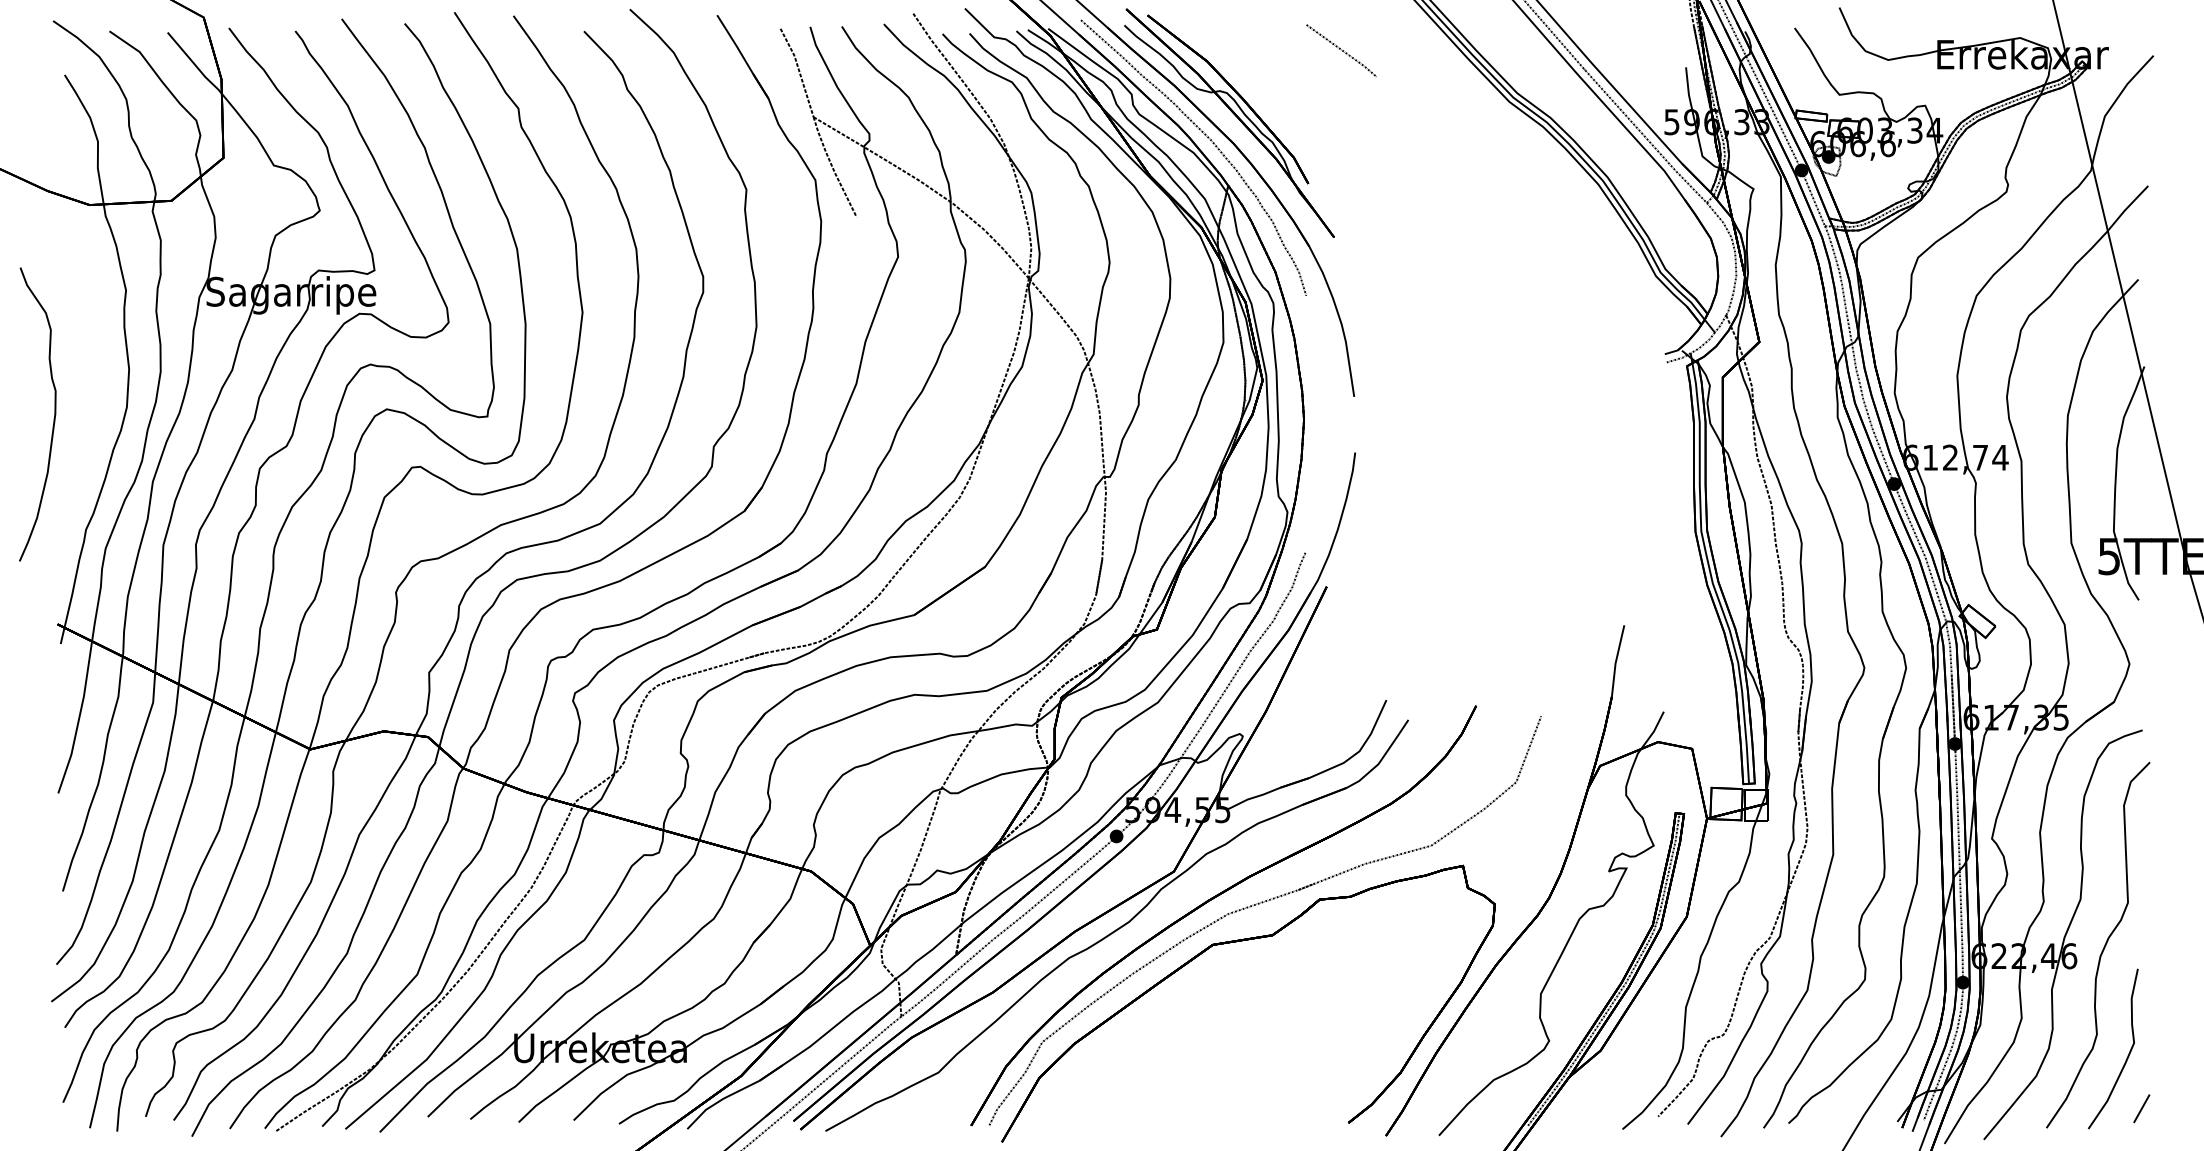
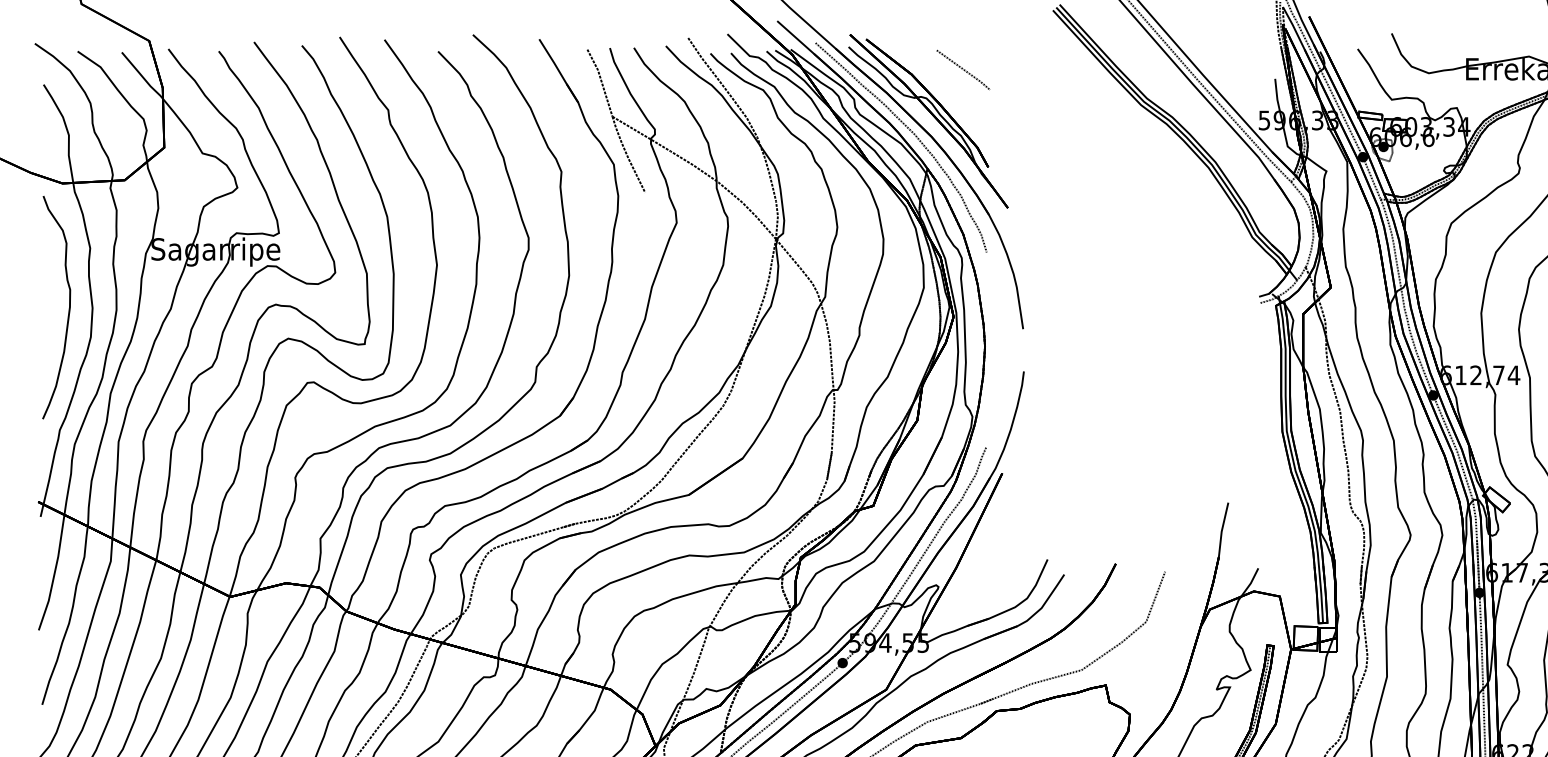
curve: (1341, 50) -> (963, 69), moved
curve: (53, 418) -> (68, 310), moved

